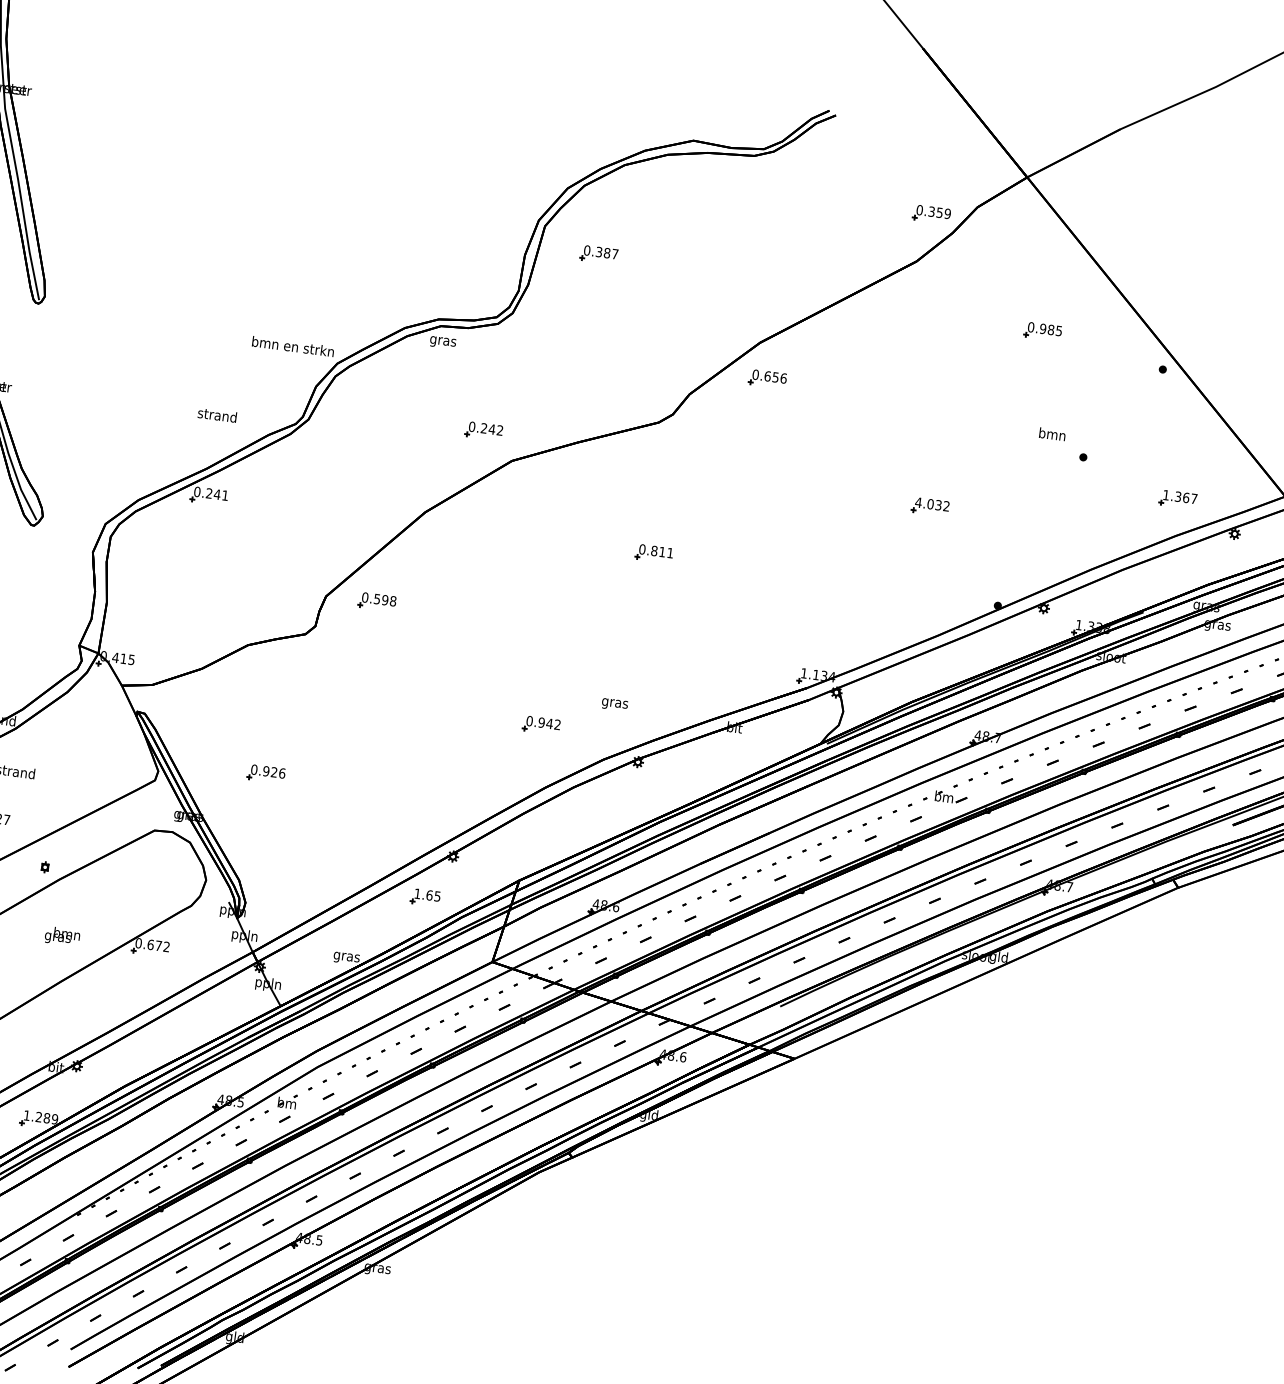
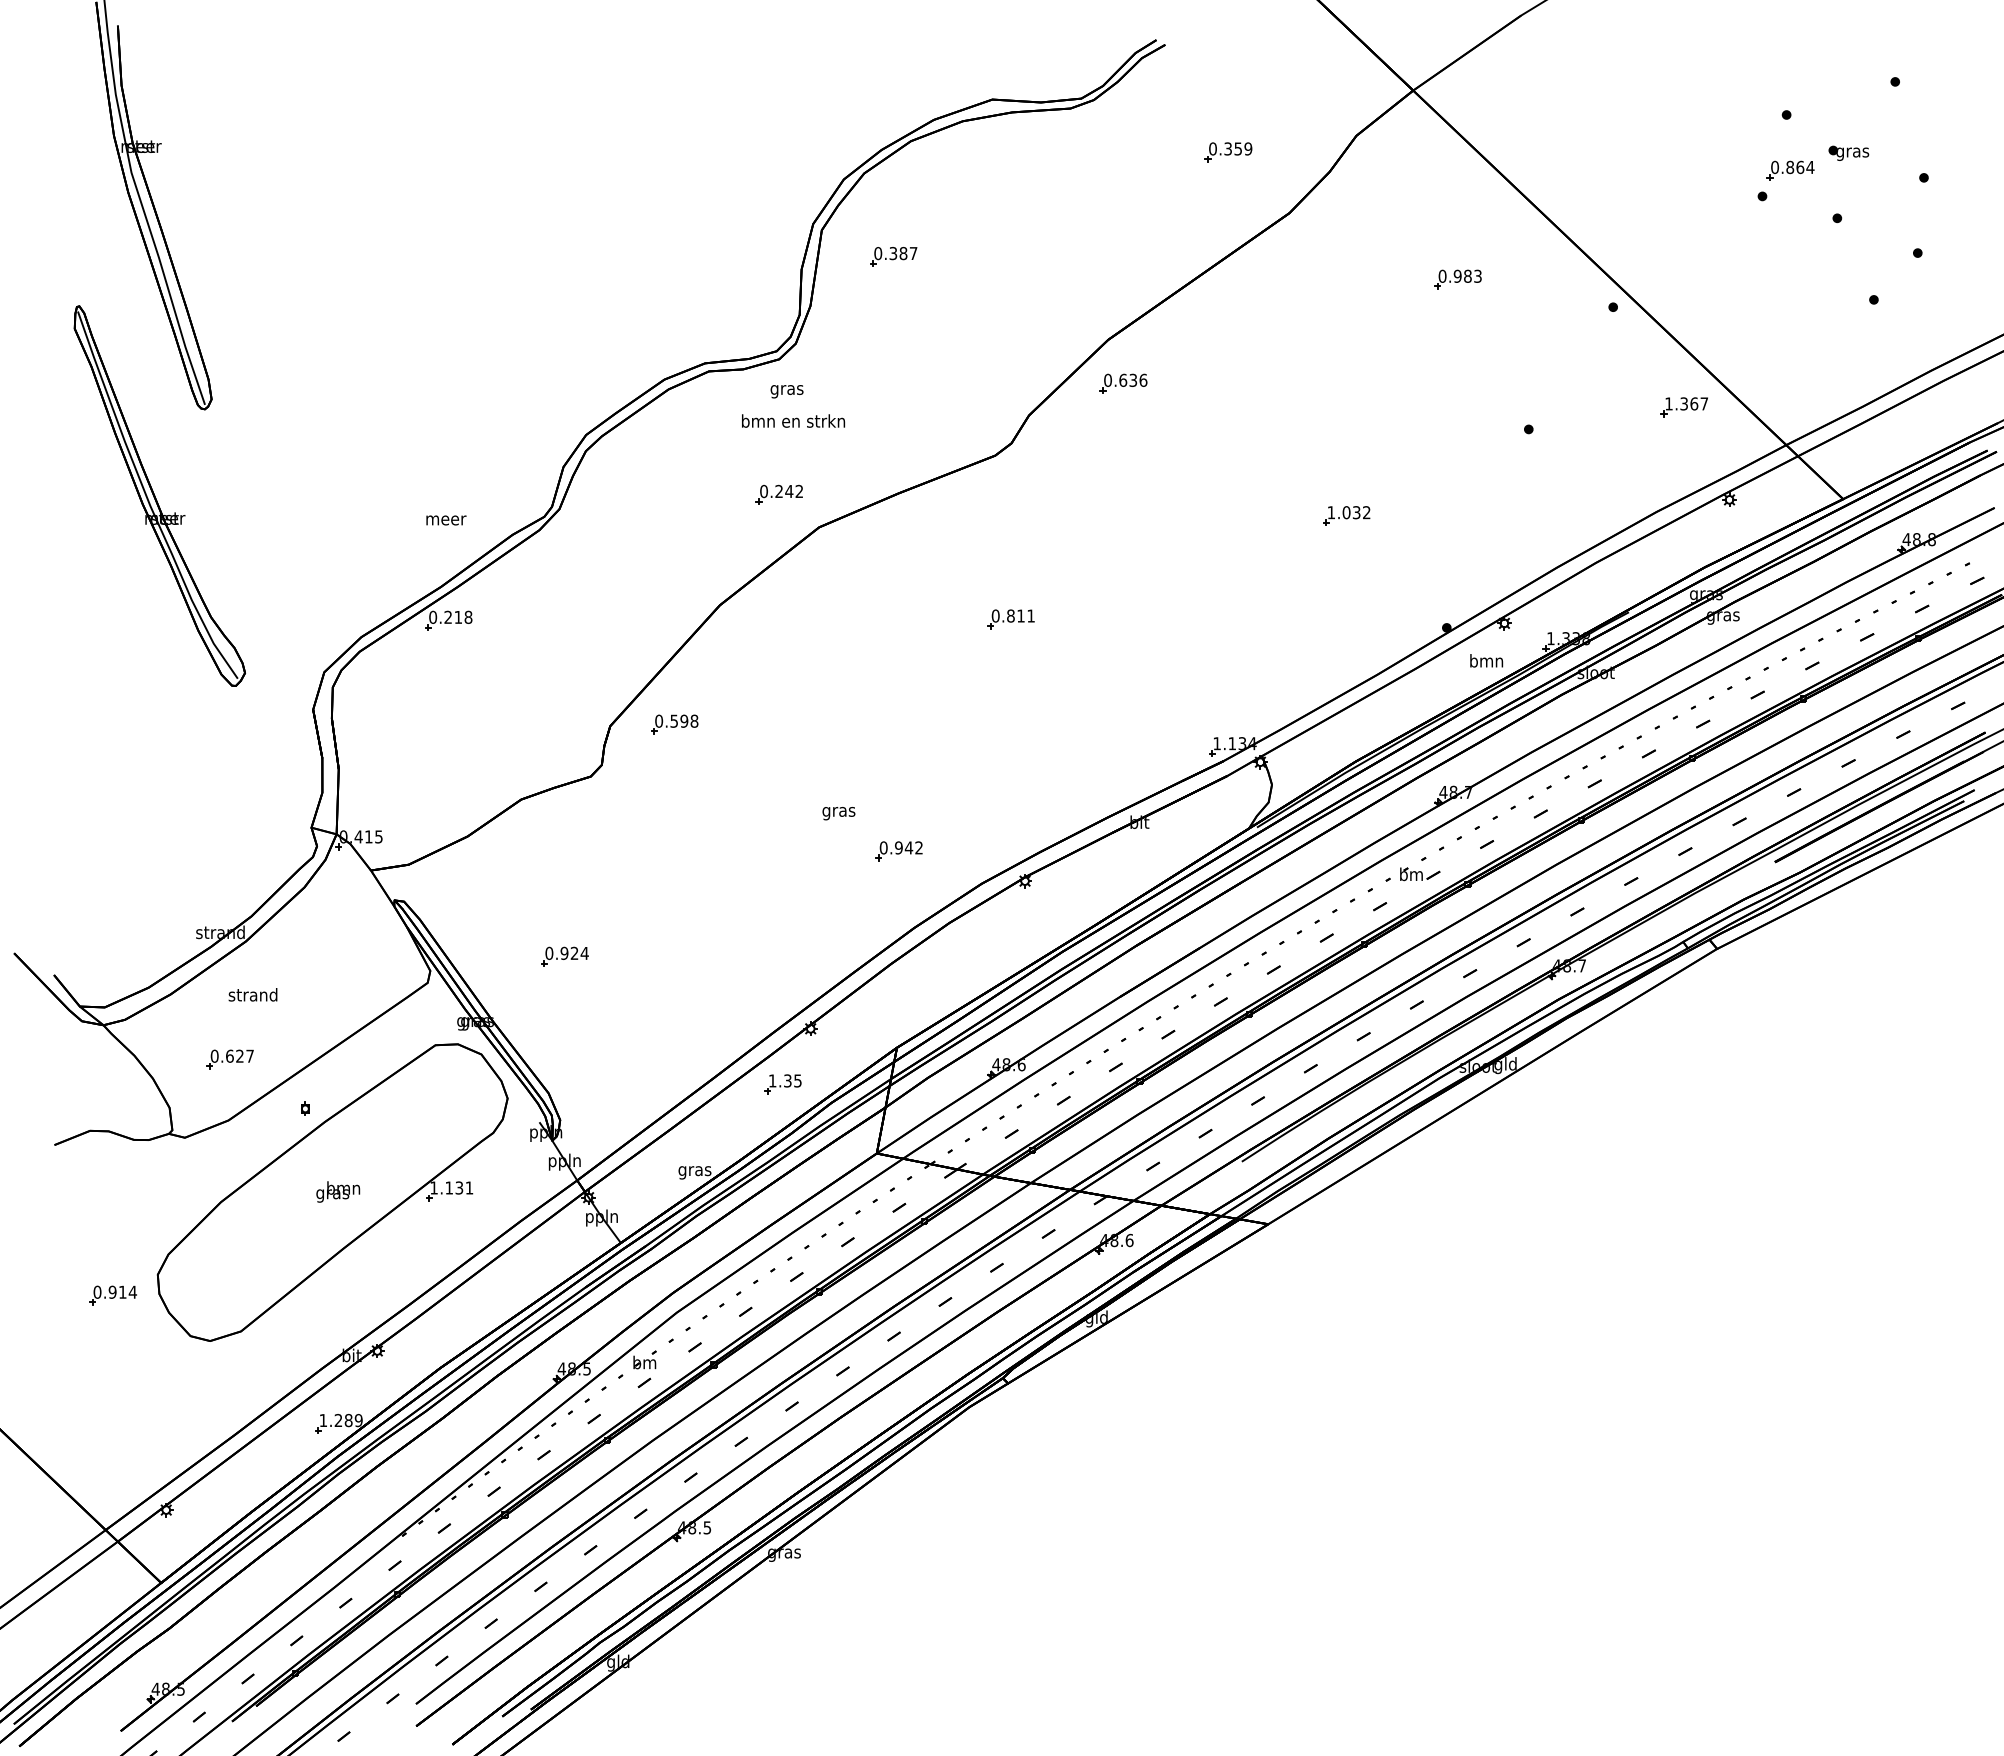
part: (931, 214) -> (1228, 152), moved
text: (1058, 330) -> (1477, 275), 0.985 -> 0.983
text: (442, 342) -> (786, 391), moved
text: (293, 346) -> (793, 420), moved
text: (775, 376) -> (1133, 379), 0.656 -> 0.636
text: (217, 415) -> (445, 518), strand -> meer
text: (1052, 434) -> (1486, 660), moved
text: (221, 494) -> (463, 616), 0.241 -> 0.218
part: (1177, 499) -> (1683, 407), moved
text: (918, 502) -> (1331, 512), 4.032 -> 1.032
text: (614, 704) -> (838, 813), moved
text: (282, 772) -> (584, 952), 0.926 -> 0.924
text: (429, 895) -> (787, 1080), 1.65 -> 1.35
text: (152, 944) -> (451, 1187), 0.672 -> 1.131

